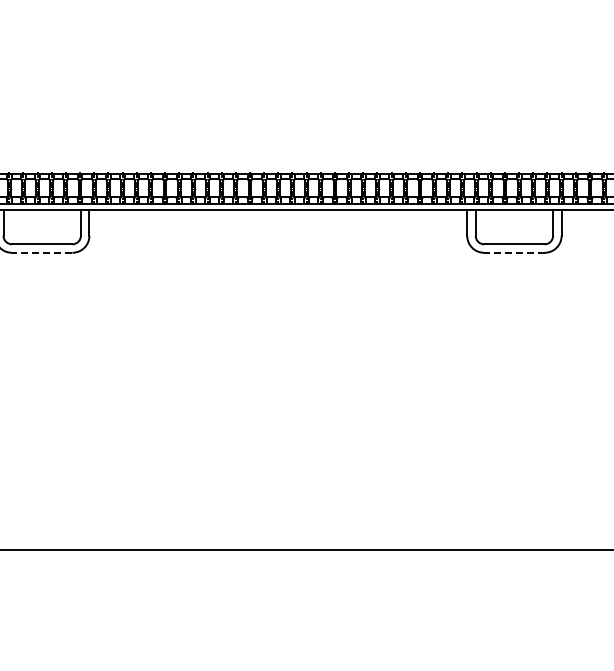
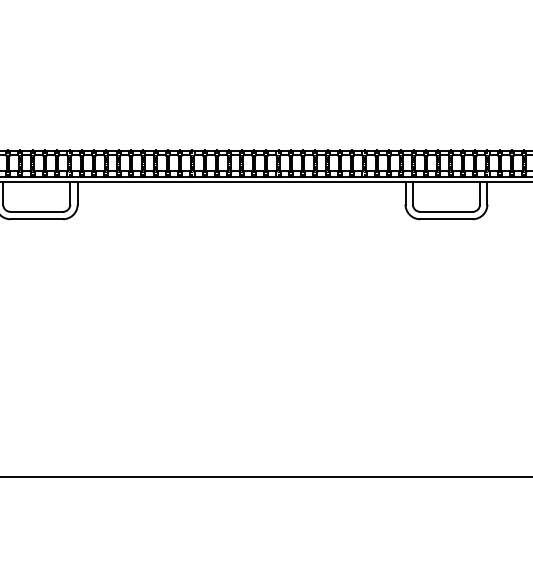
line: (41, 252) -> (36, 218), dashed -> solid
line: (513, 252) -> (445, 218), dashed -> solid

